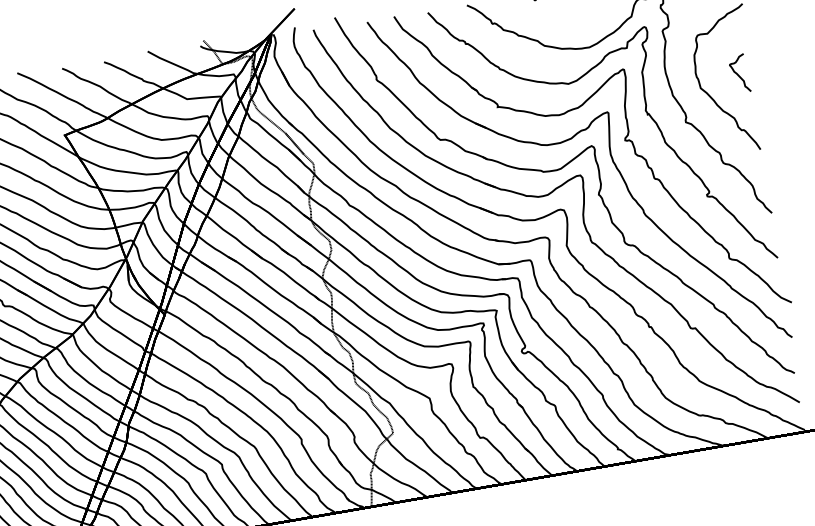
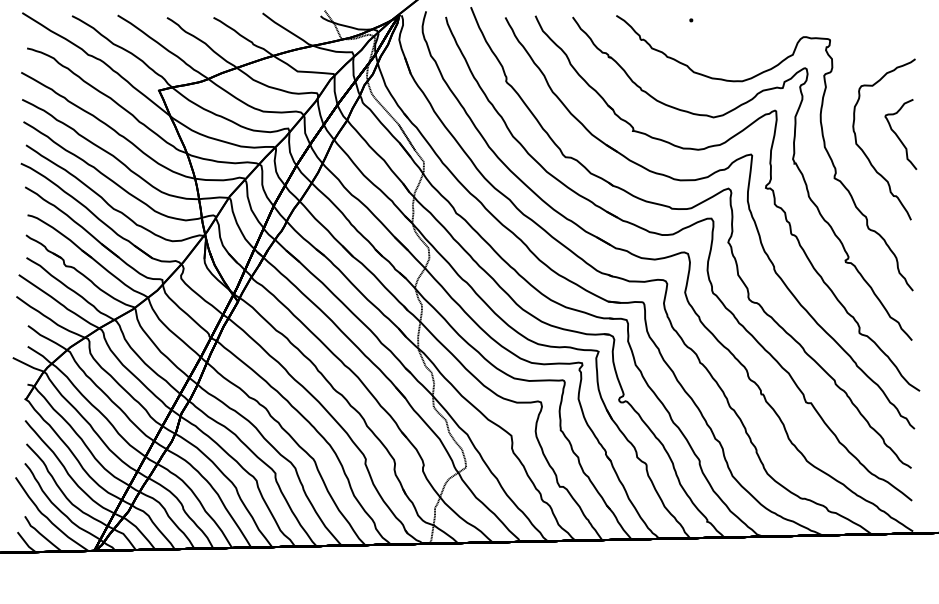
part: (739, 73) -> (900, 134), size x1.67

